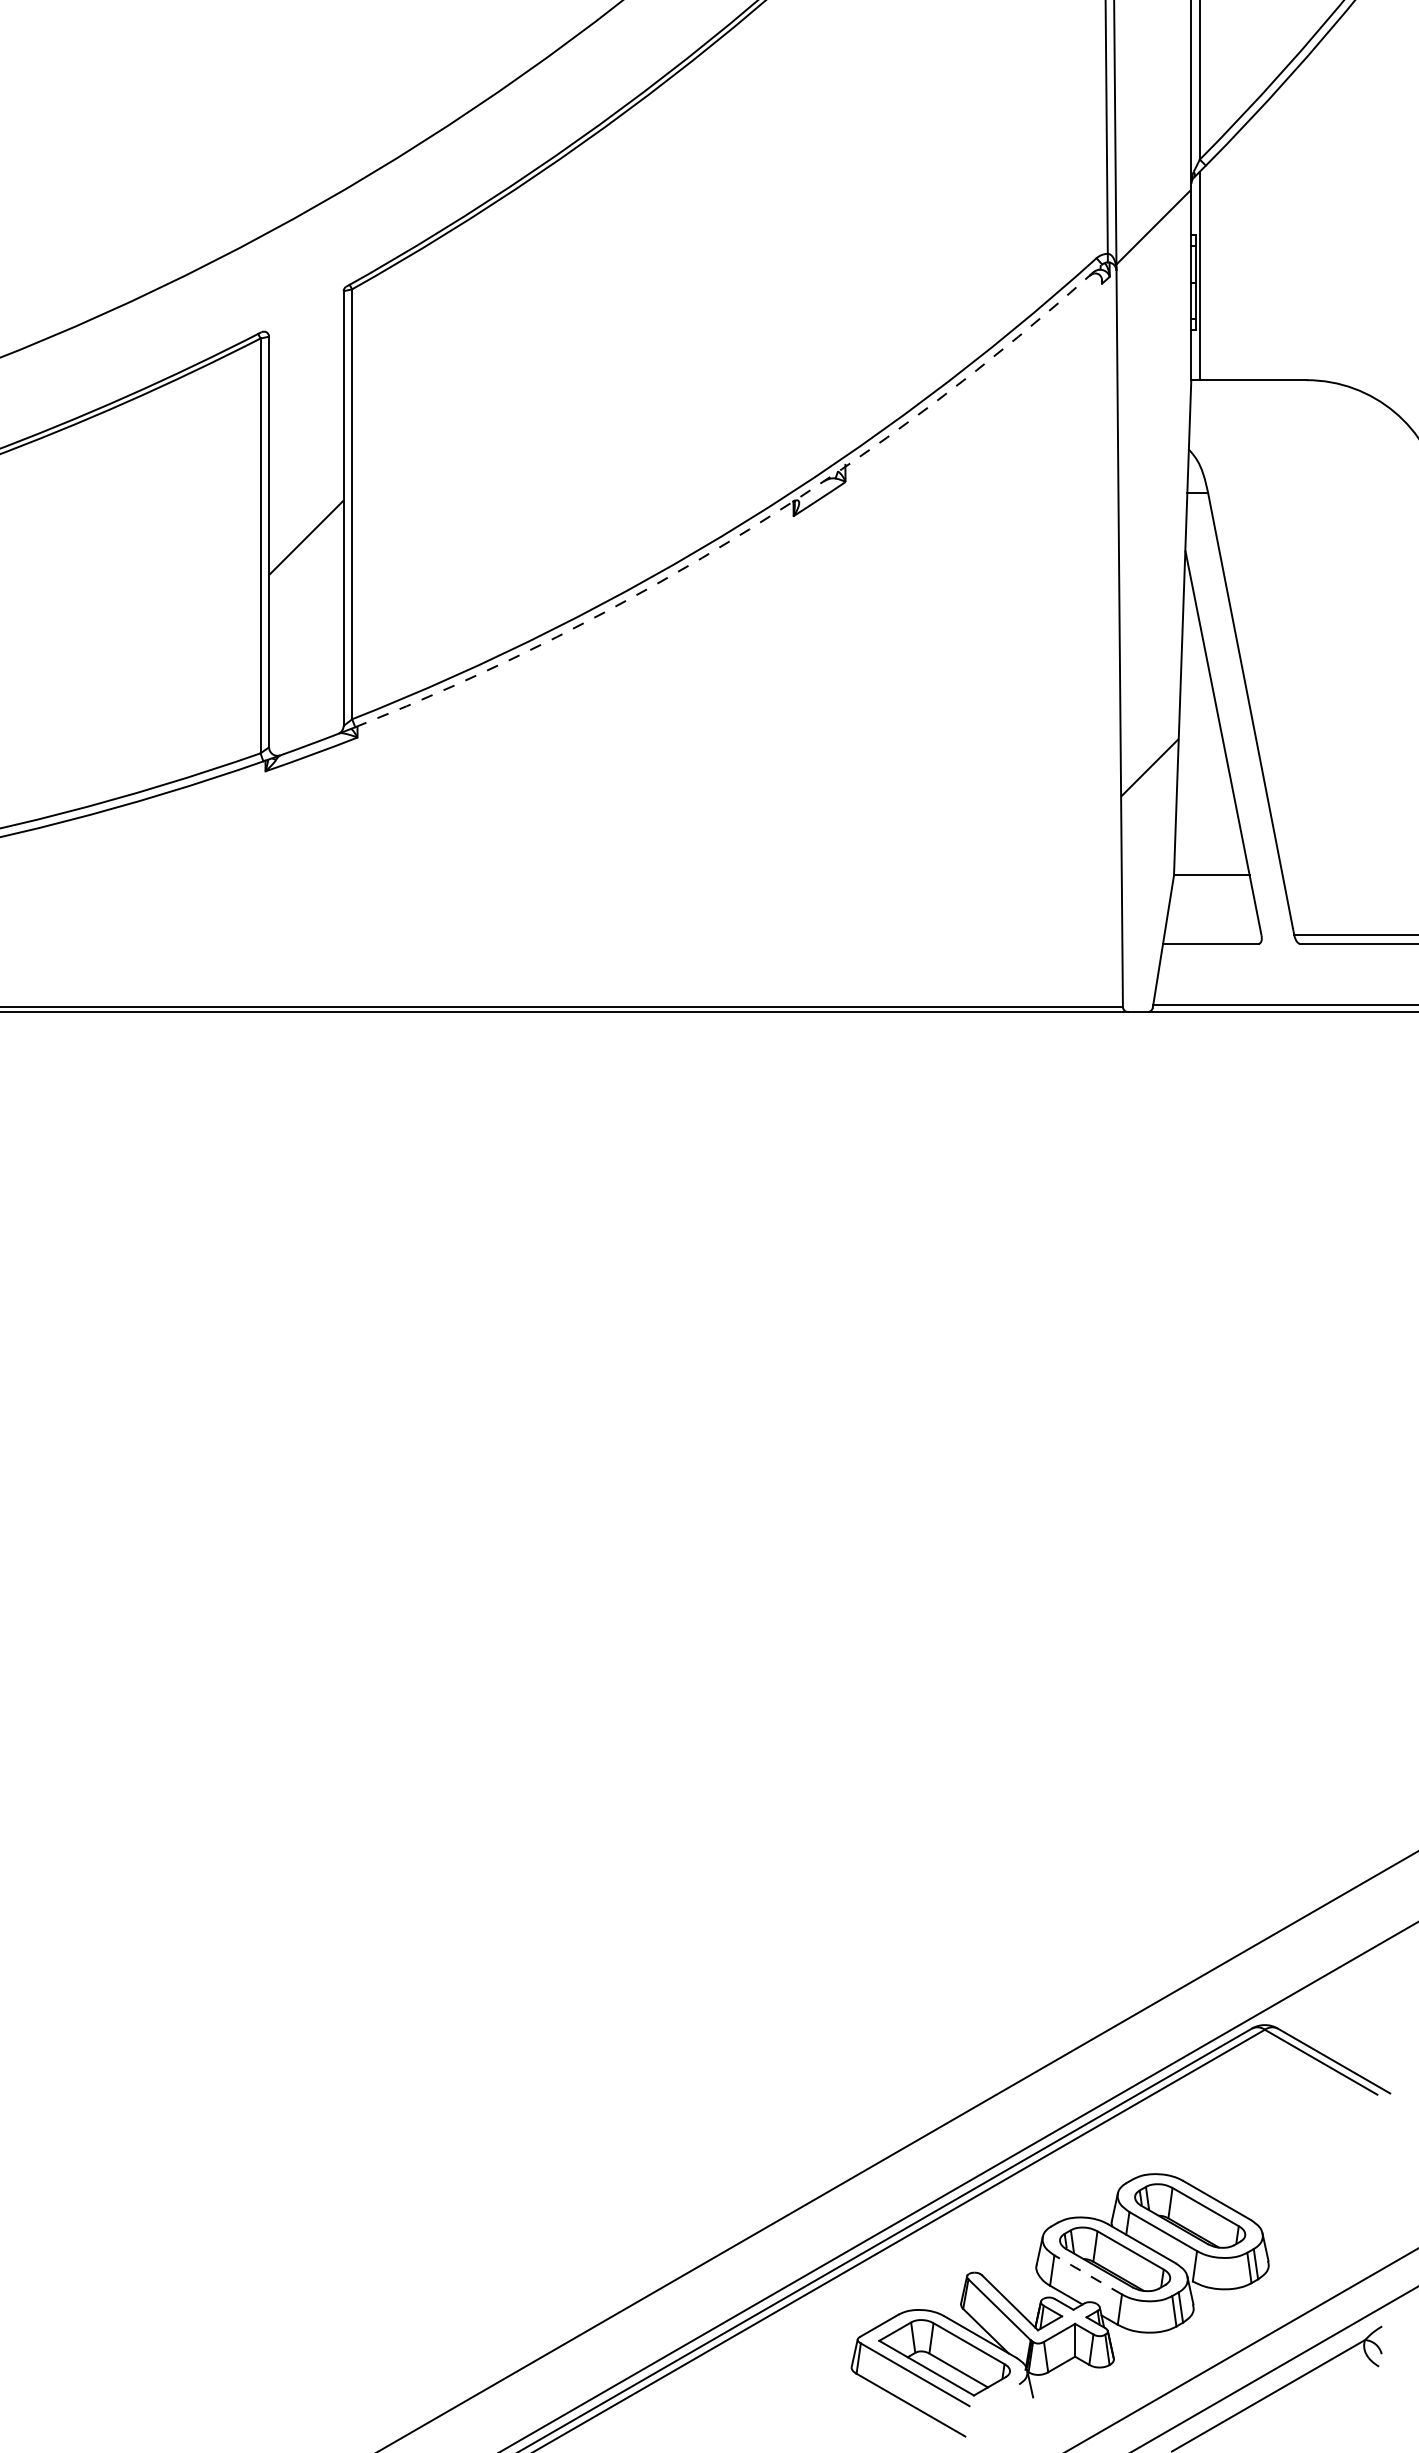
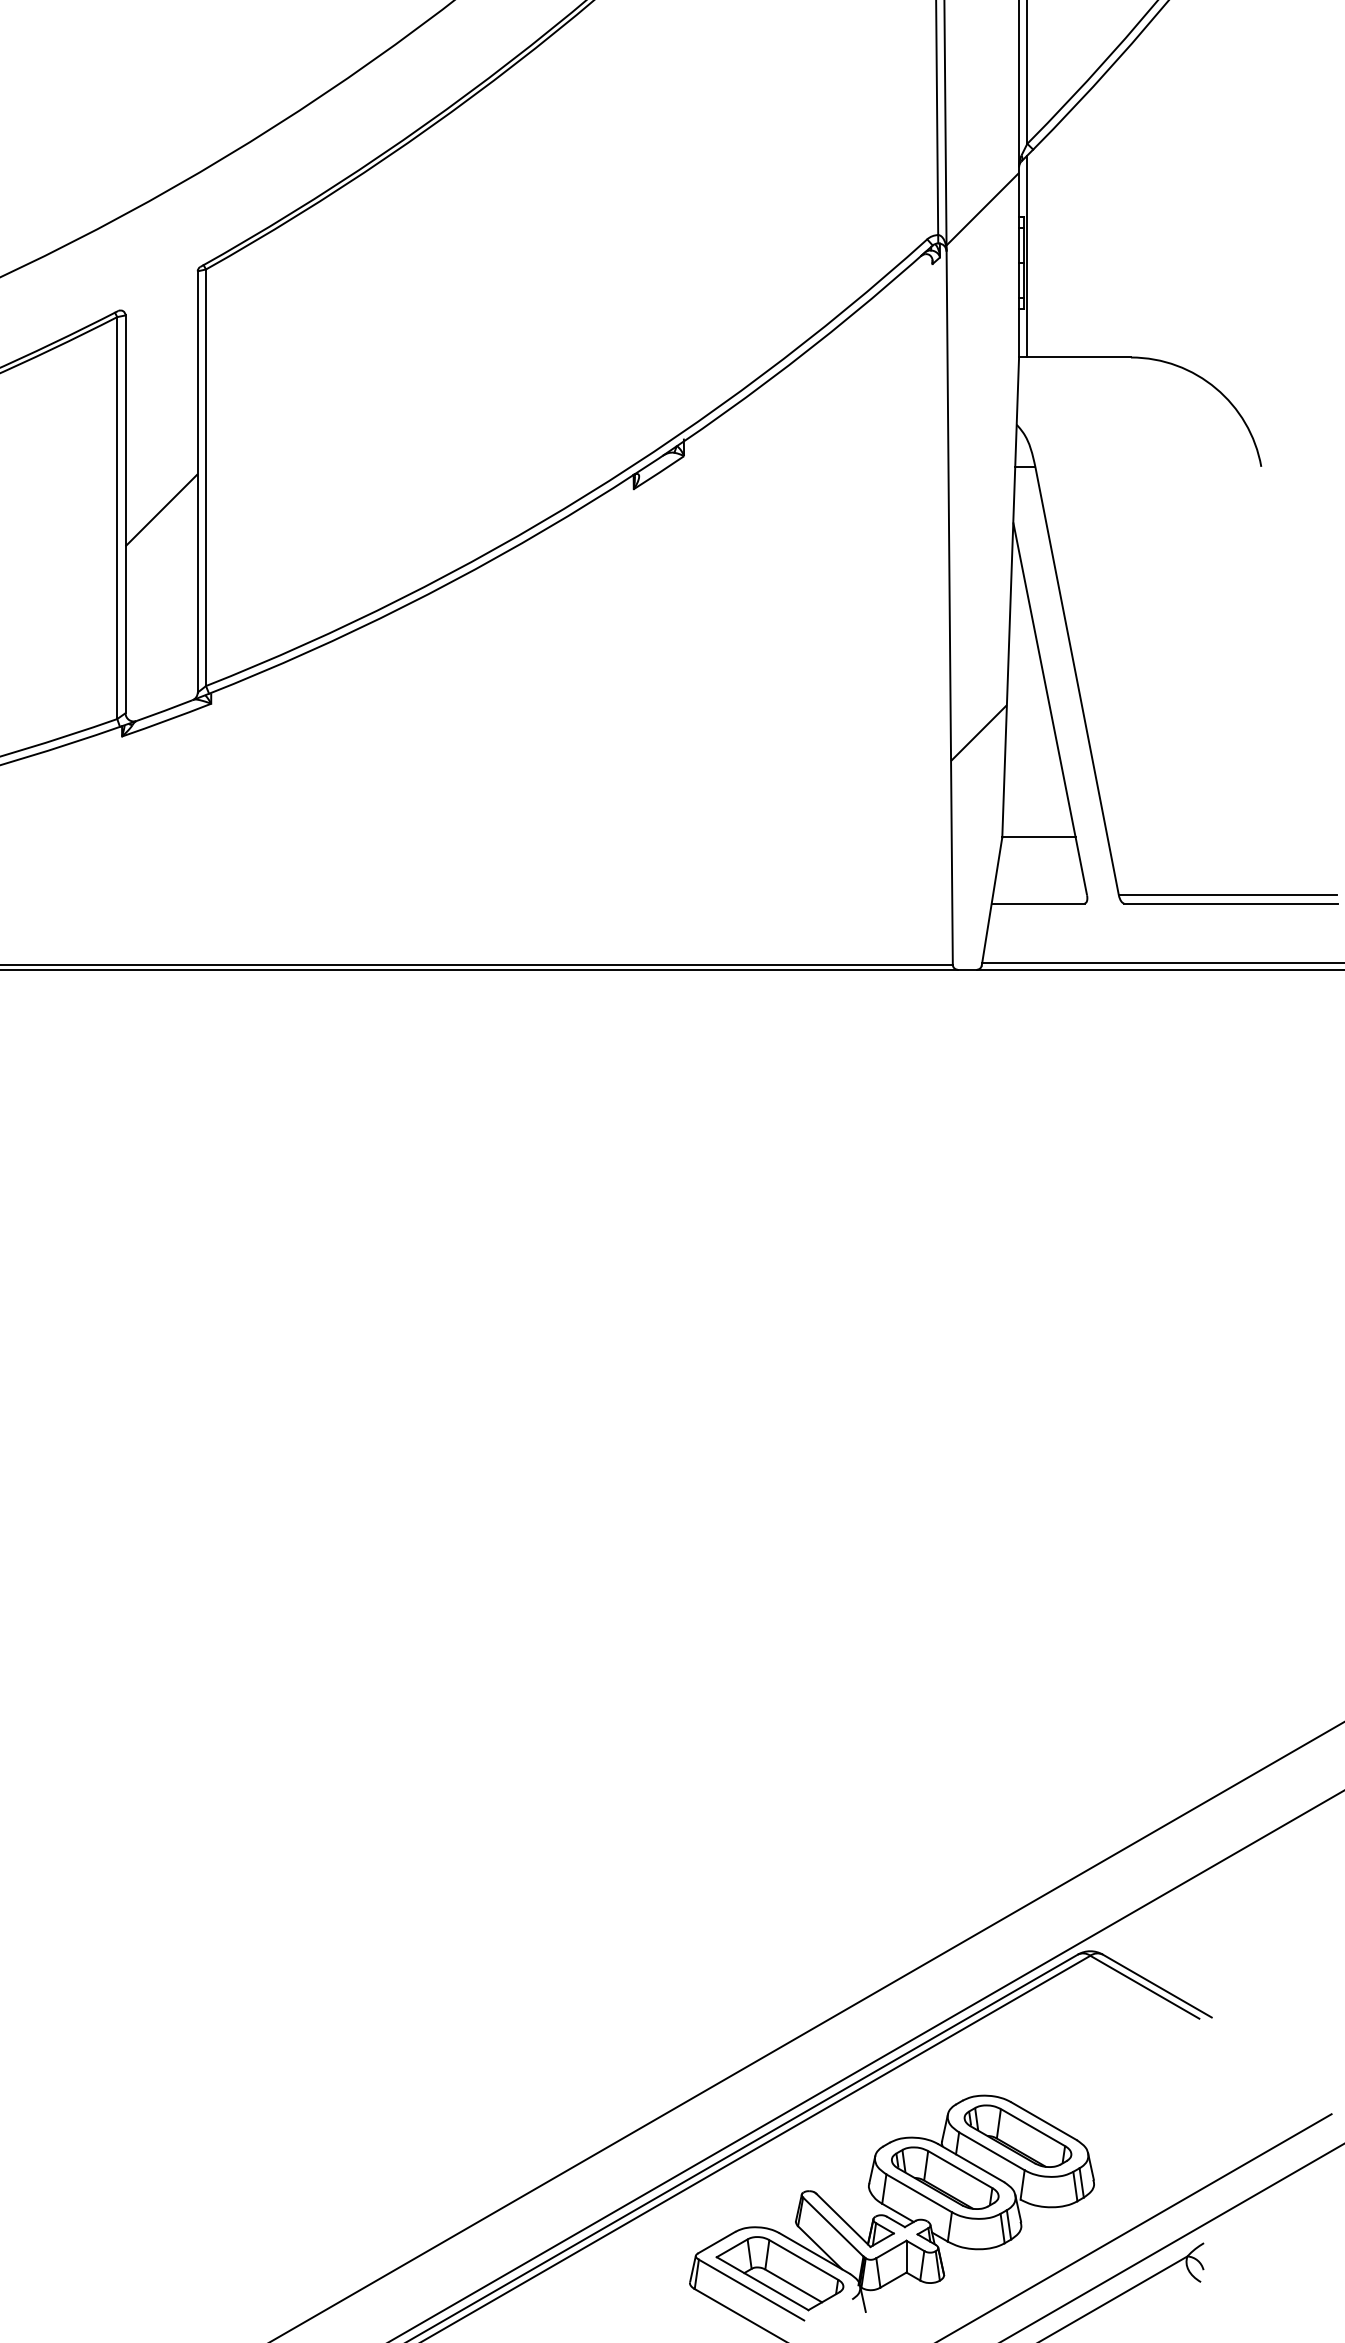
arc: (749, 529) -> (591, 502), dashed -> solid
line: (1087, 2274) -> (918, 2192), dashed -> solid

